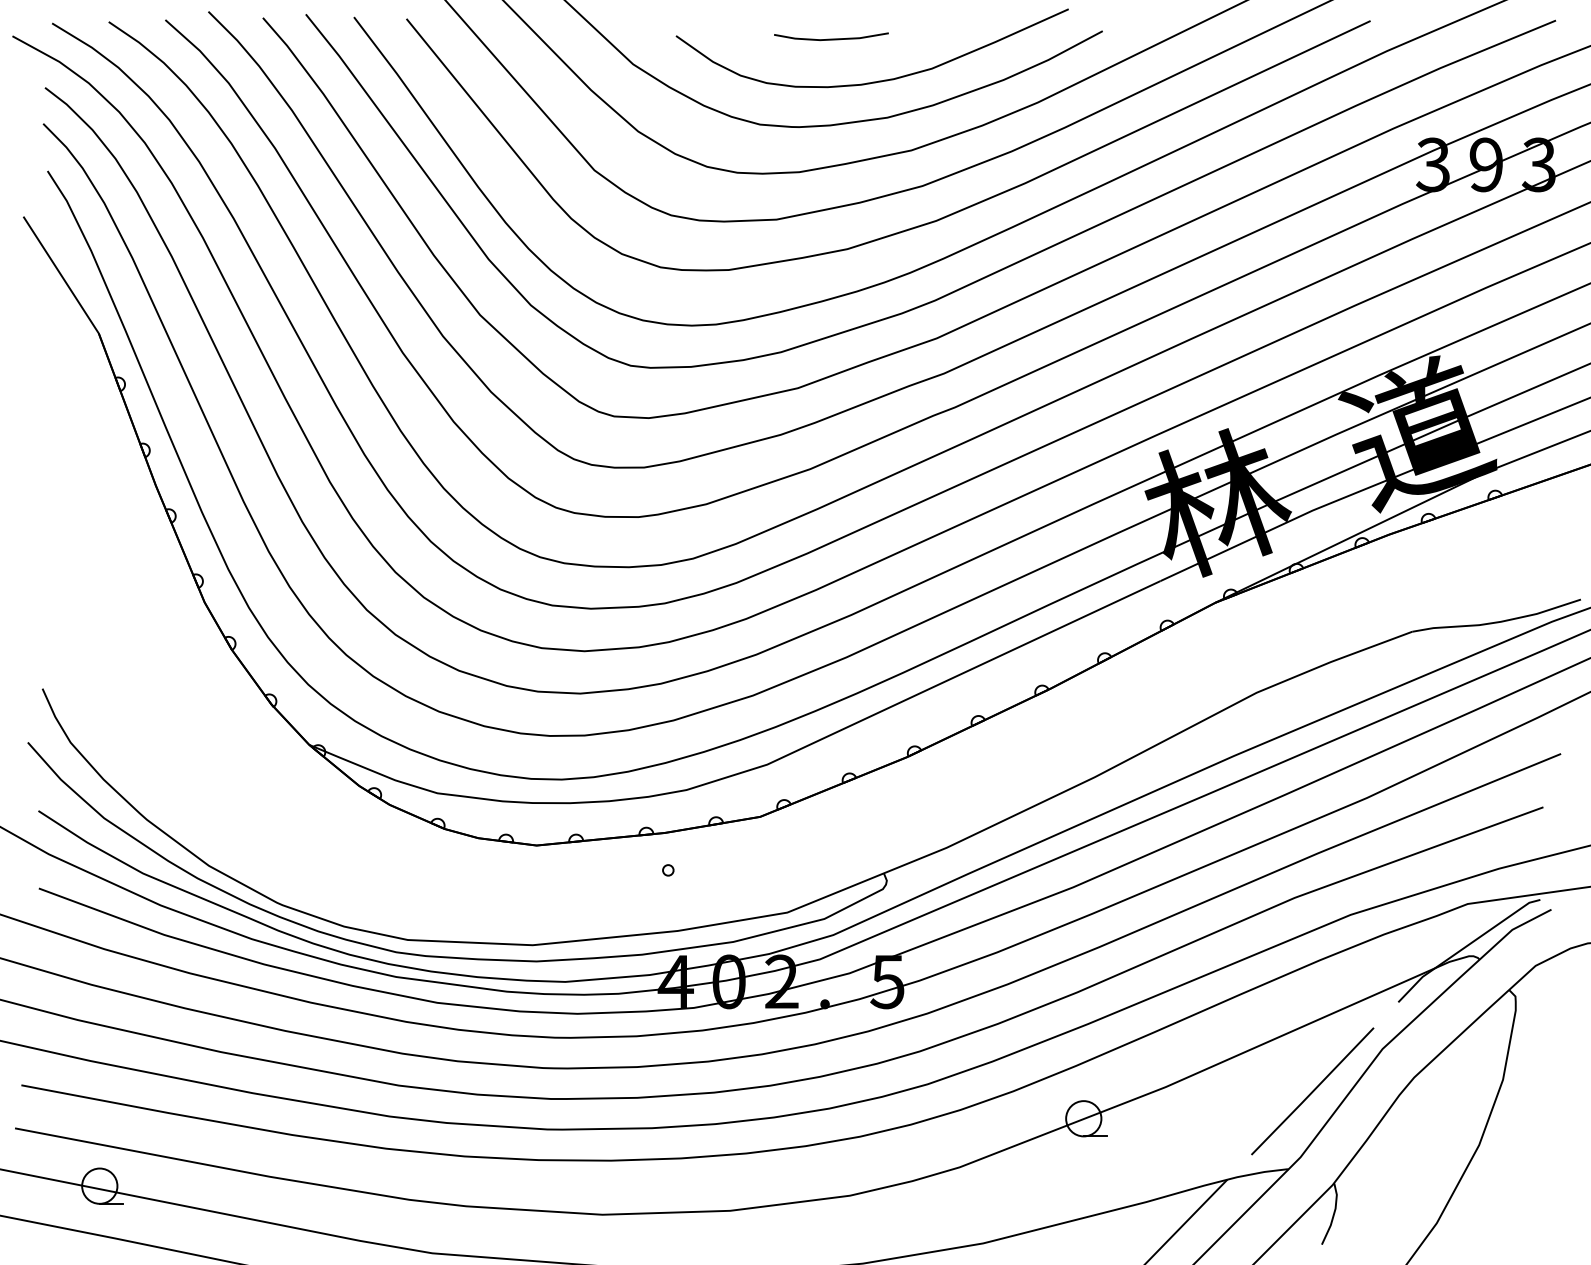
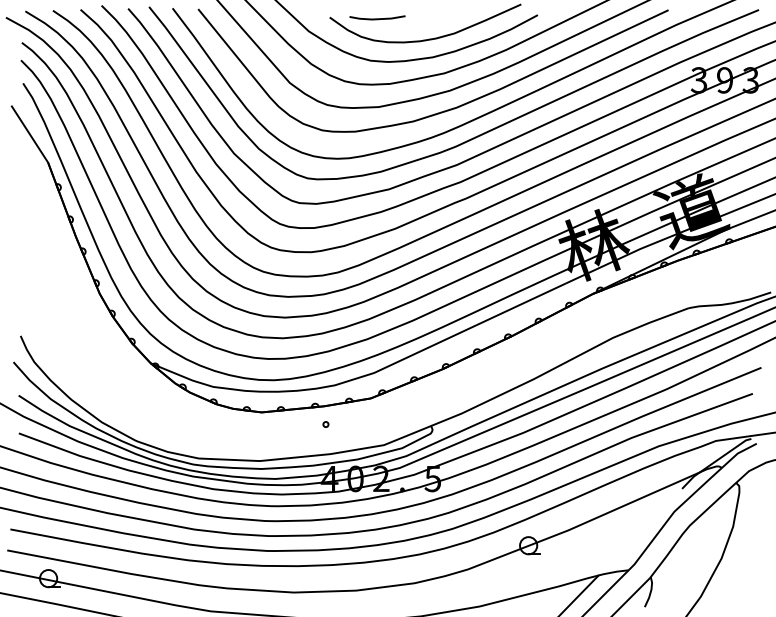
line: (831, 38) -> (377, 18), moved
line: (1313, 1091) -> (640, 532), removed

